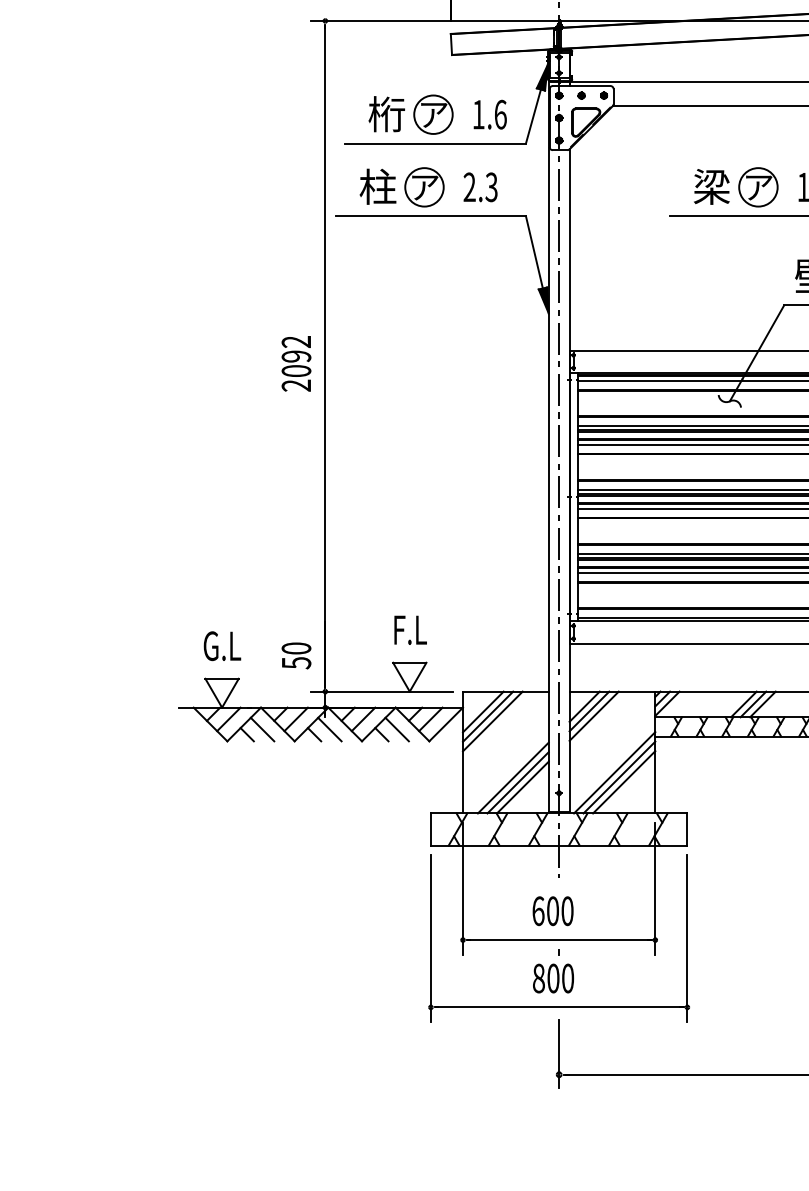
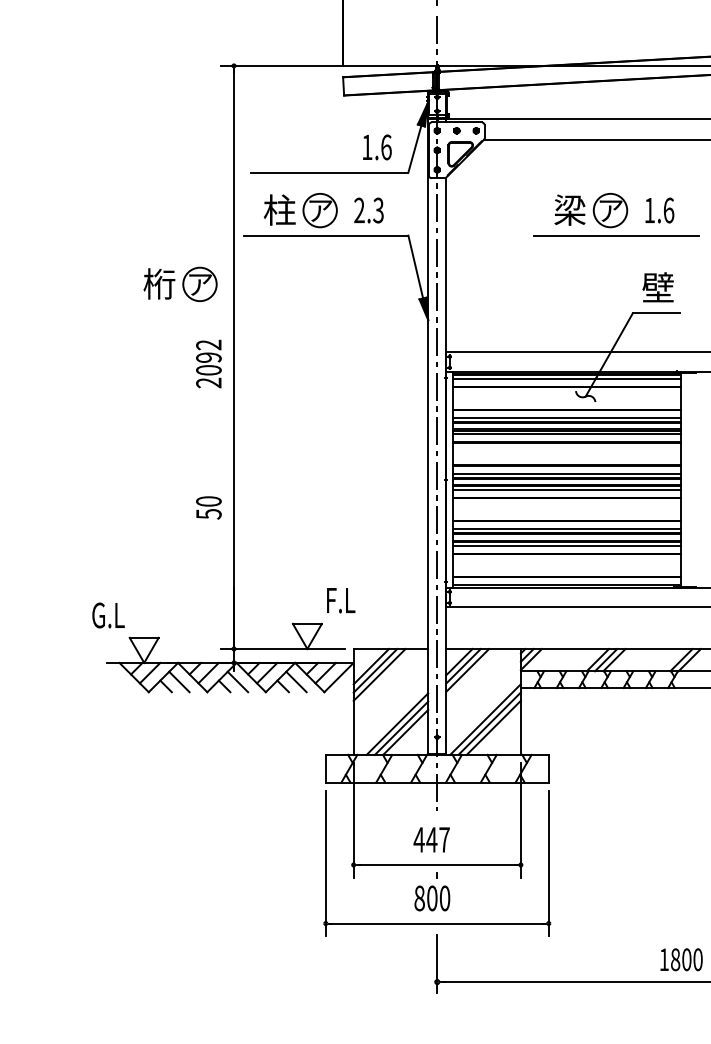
part: (411, 113) -> (180, 283), moved
text: (411, 630) -> (341, 600), moved
text: (222, 646) -> (108, 615), moved
text: (296, 655) -> (208, 507), moved
text: (552, 910) -> (431, 839), 600 -> 447

